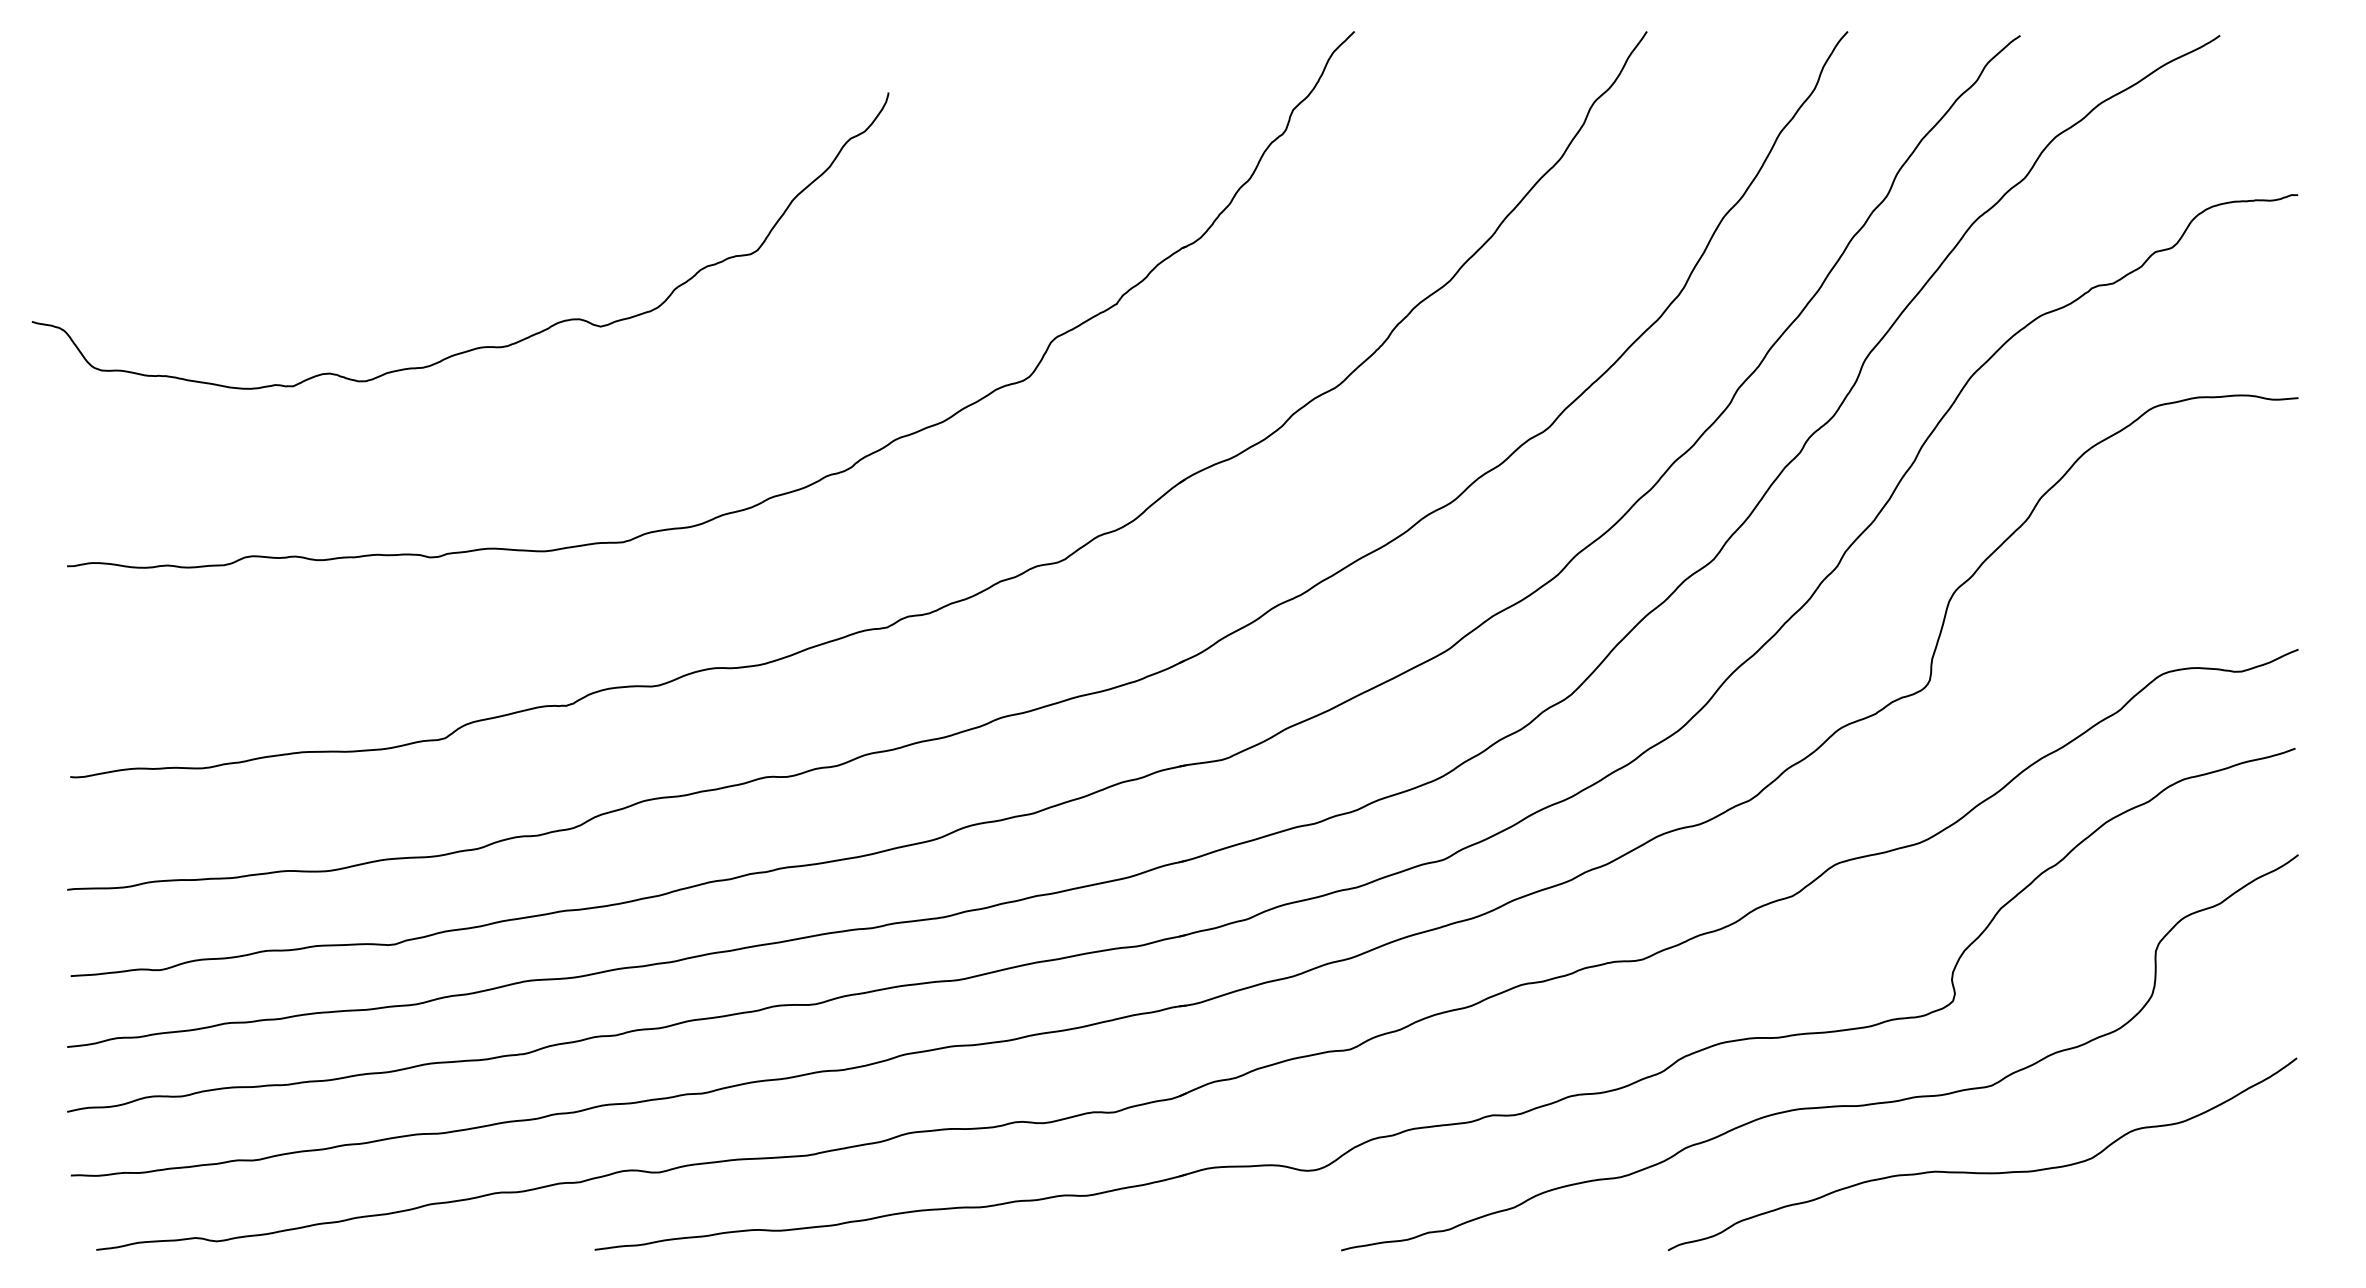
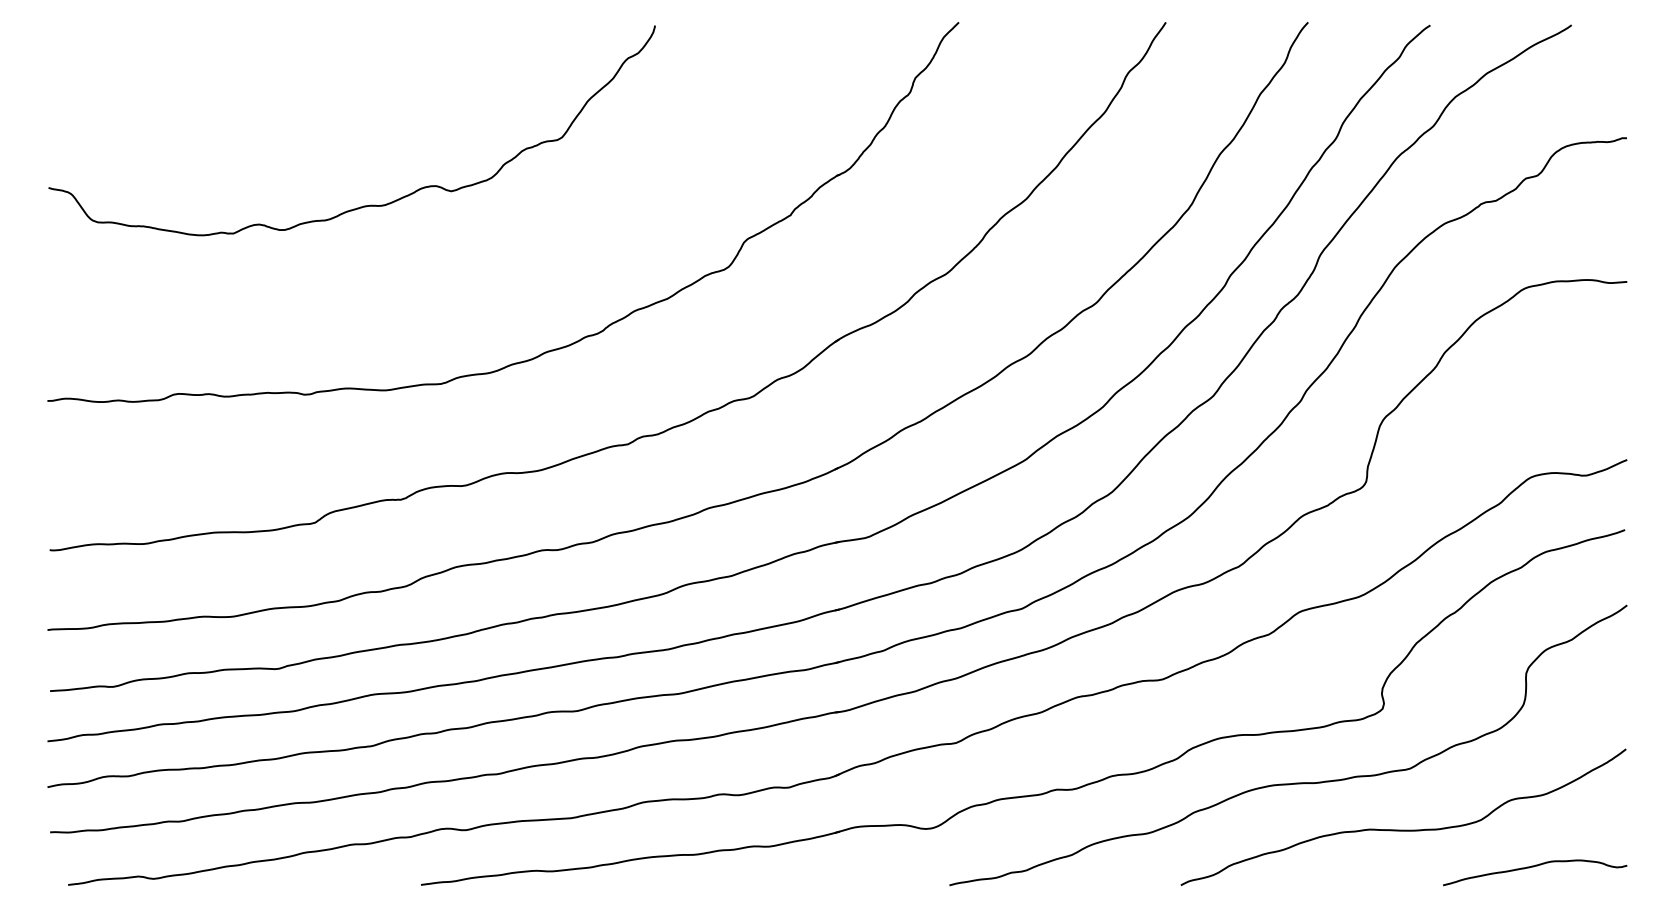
curve: (476, 346) -> (363, 205), moved
curve: (2166, 1225) -> (1533, 867), added

